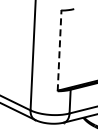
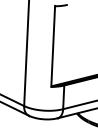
line: (59, 50) -> (53, 46), dashed -> solid

